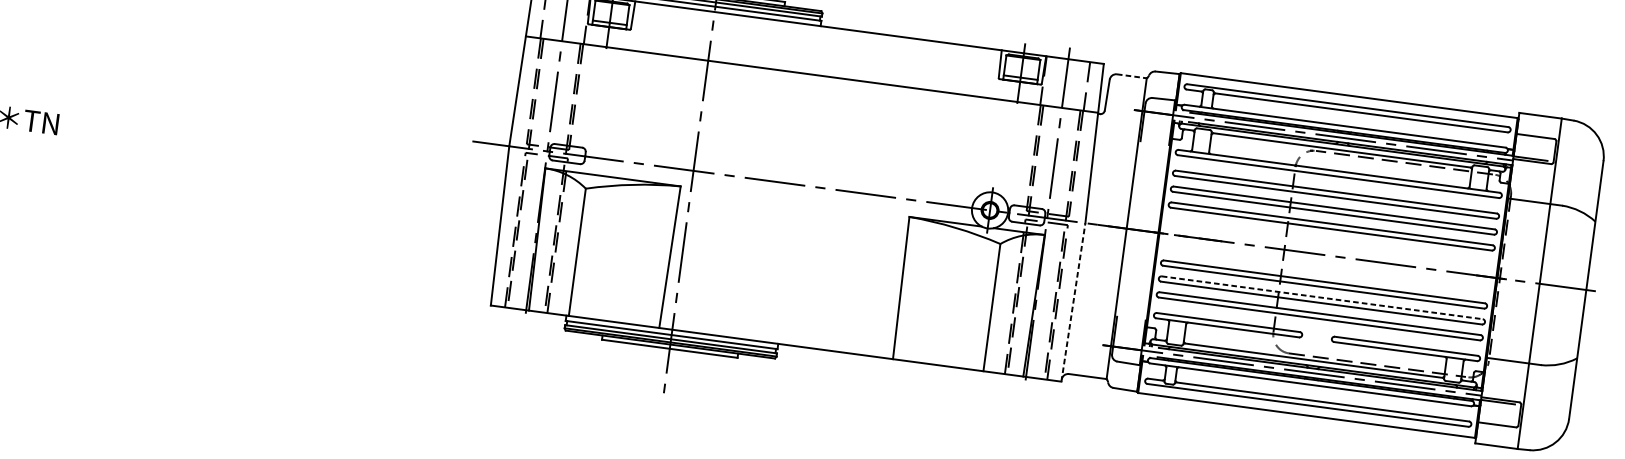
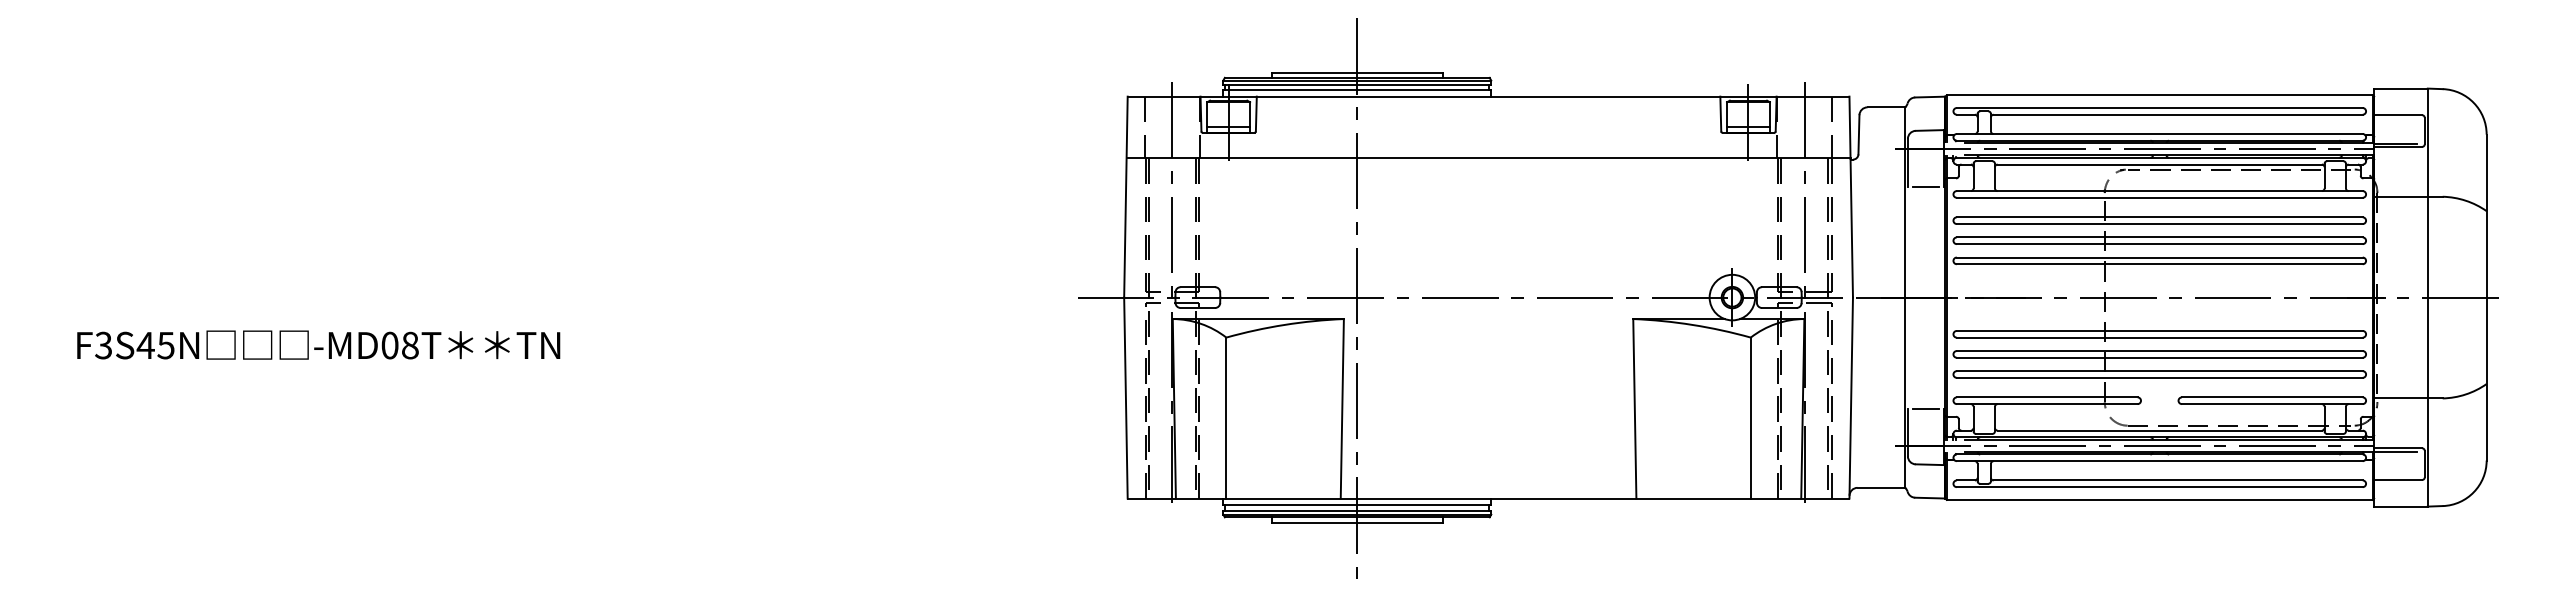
line: (1131, 76) -> (1886, 107), dashed -> solid
line: (1154, 142) -> (1925, 186), added
line: (1322, 298) -> (2159, 351), dashed -> solid
line: (1073, 301) -> (1851, 397), dashed -> solid
line: (1131, 318) -> (1925, 408), added

